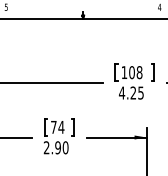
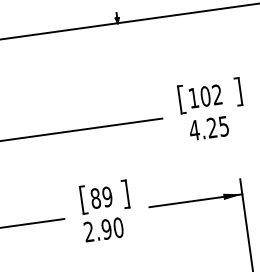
text: (139, 72) -> (217, 94), 108 -> 102
text: (57, 126) -> (101, 196), 74 -> 89

